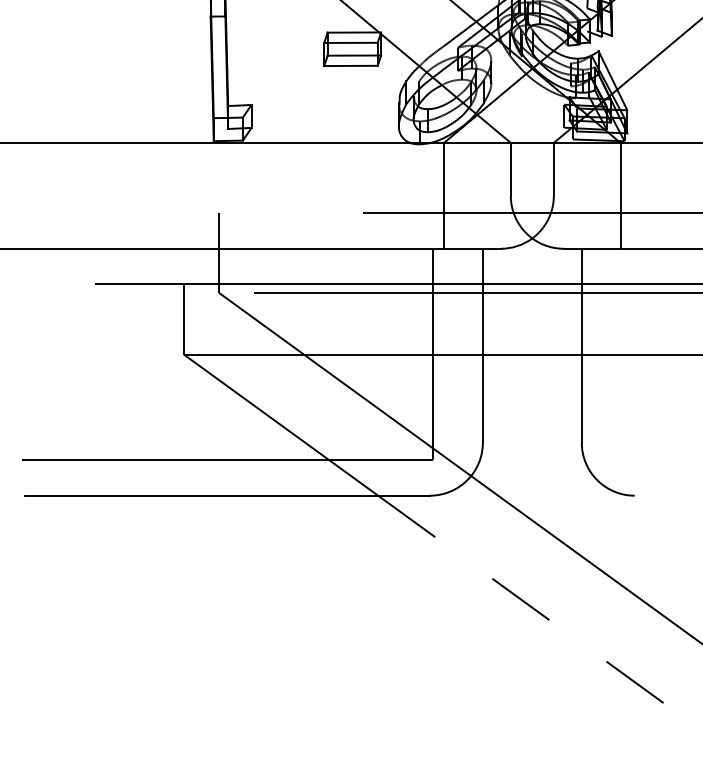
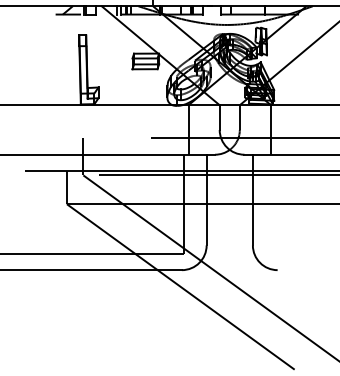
line: (525, 601) -> (226, 319), dashed -> solid

